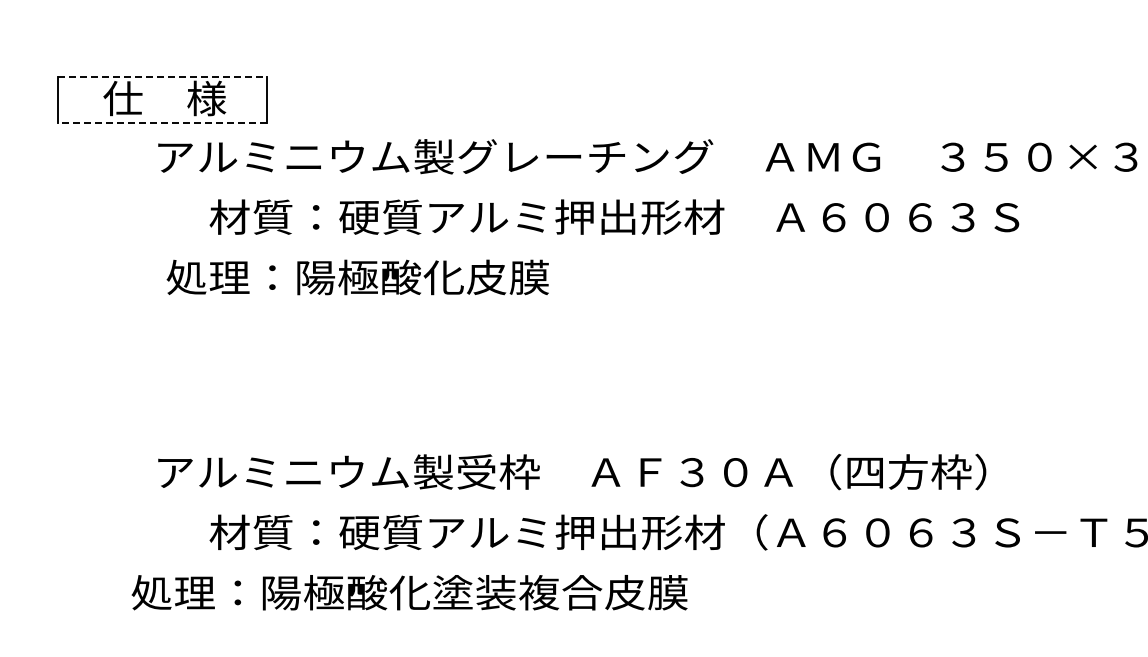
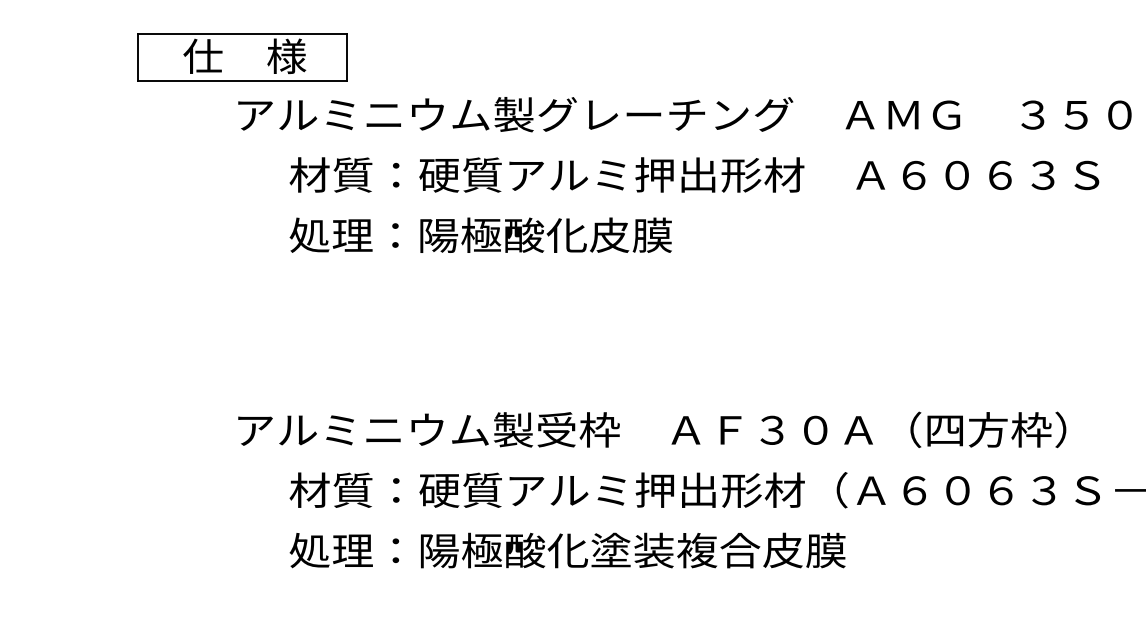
line: (163, 76) -> (243, 34), dashed -> solid
line: (162, 122) -> (242, 80), dashed -> solid
text: (357, 277) -> (480, 235), moved
text: (409, 592) -> (567, 550), moved

